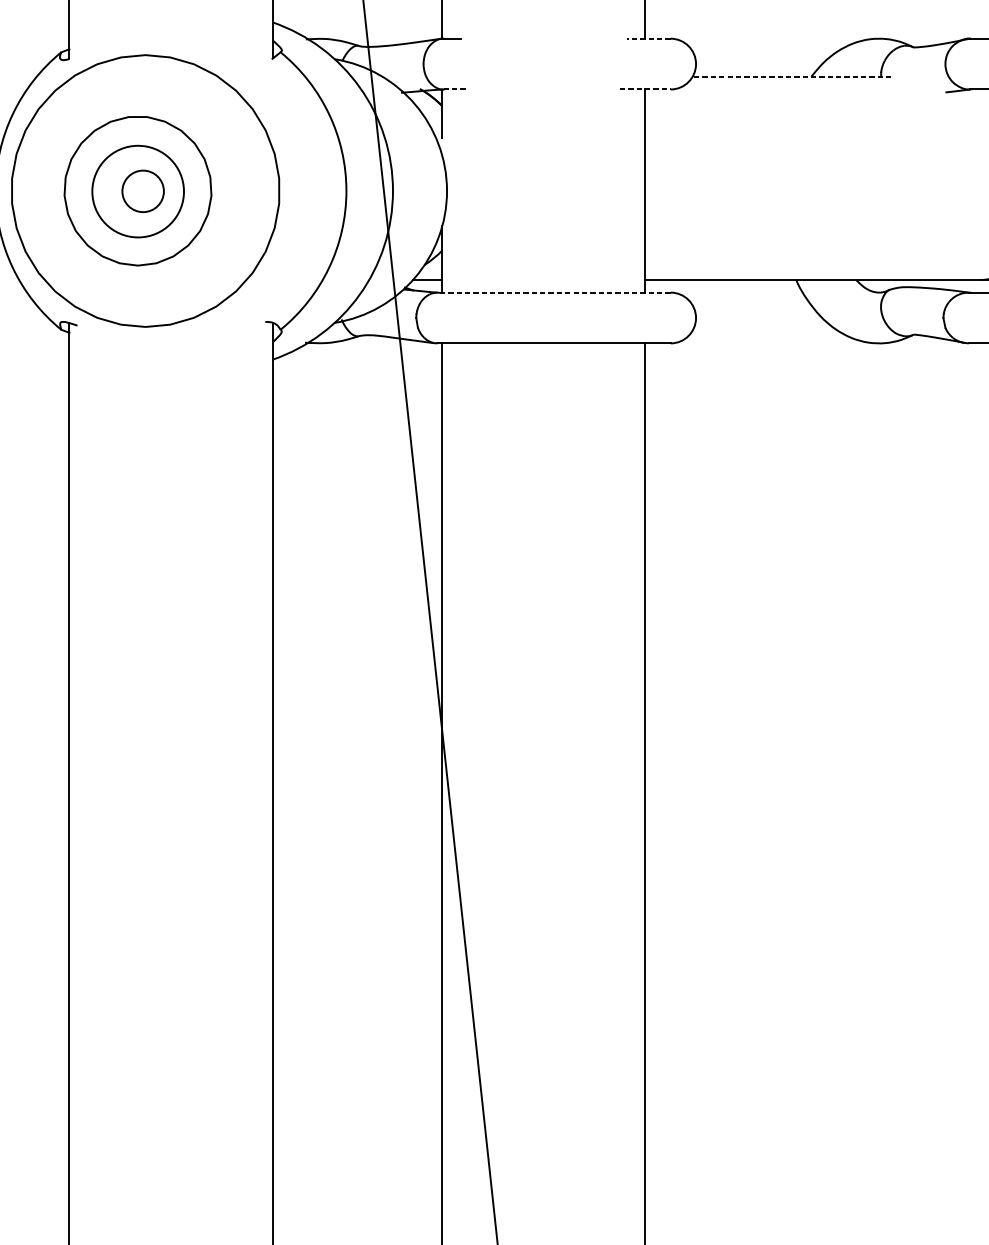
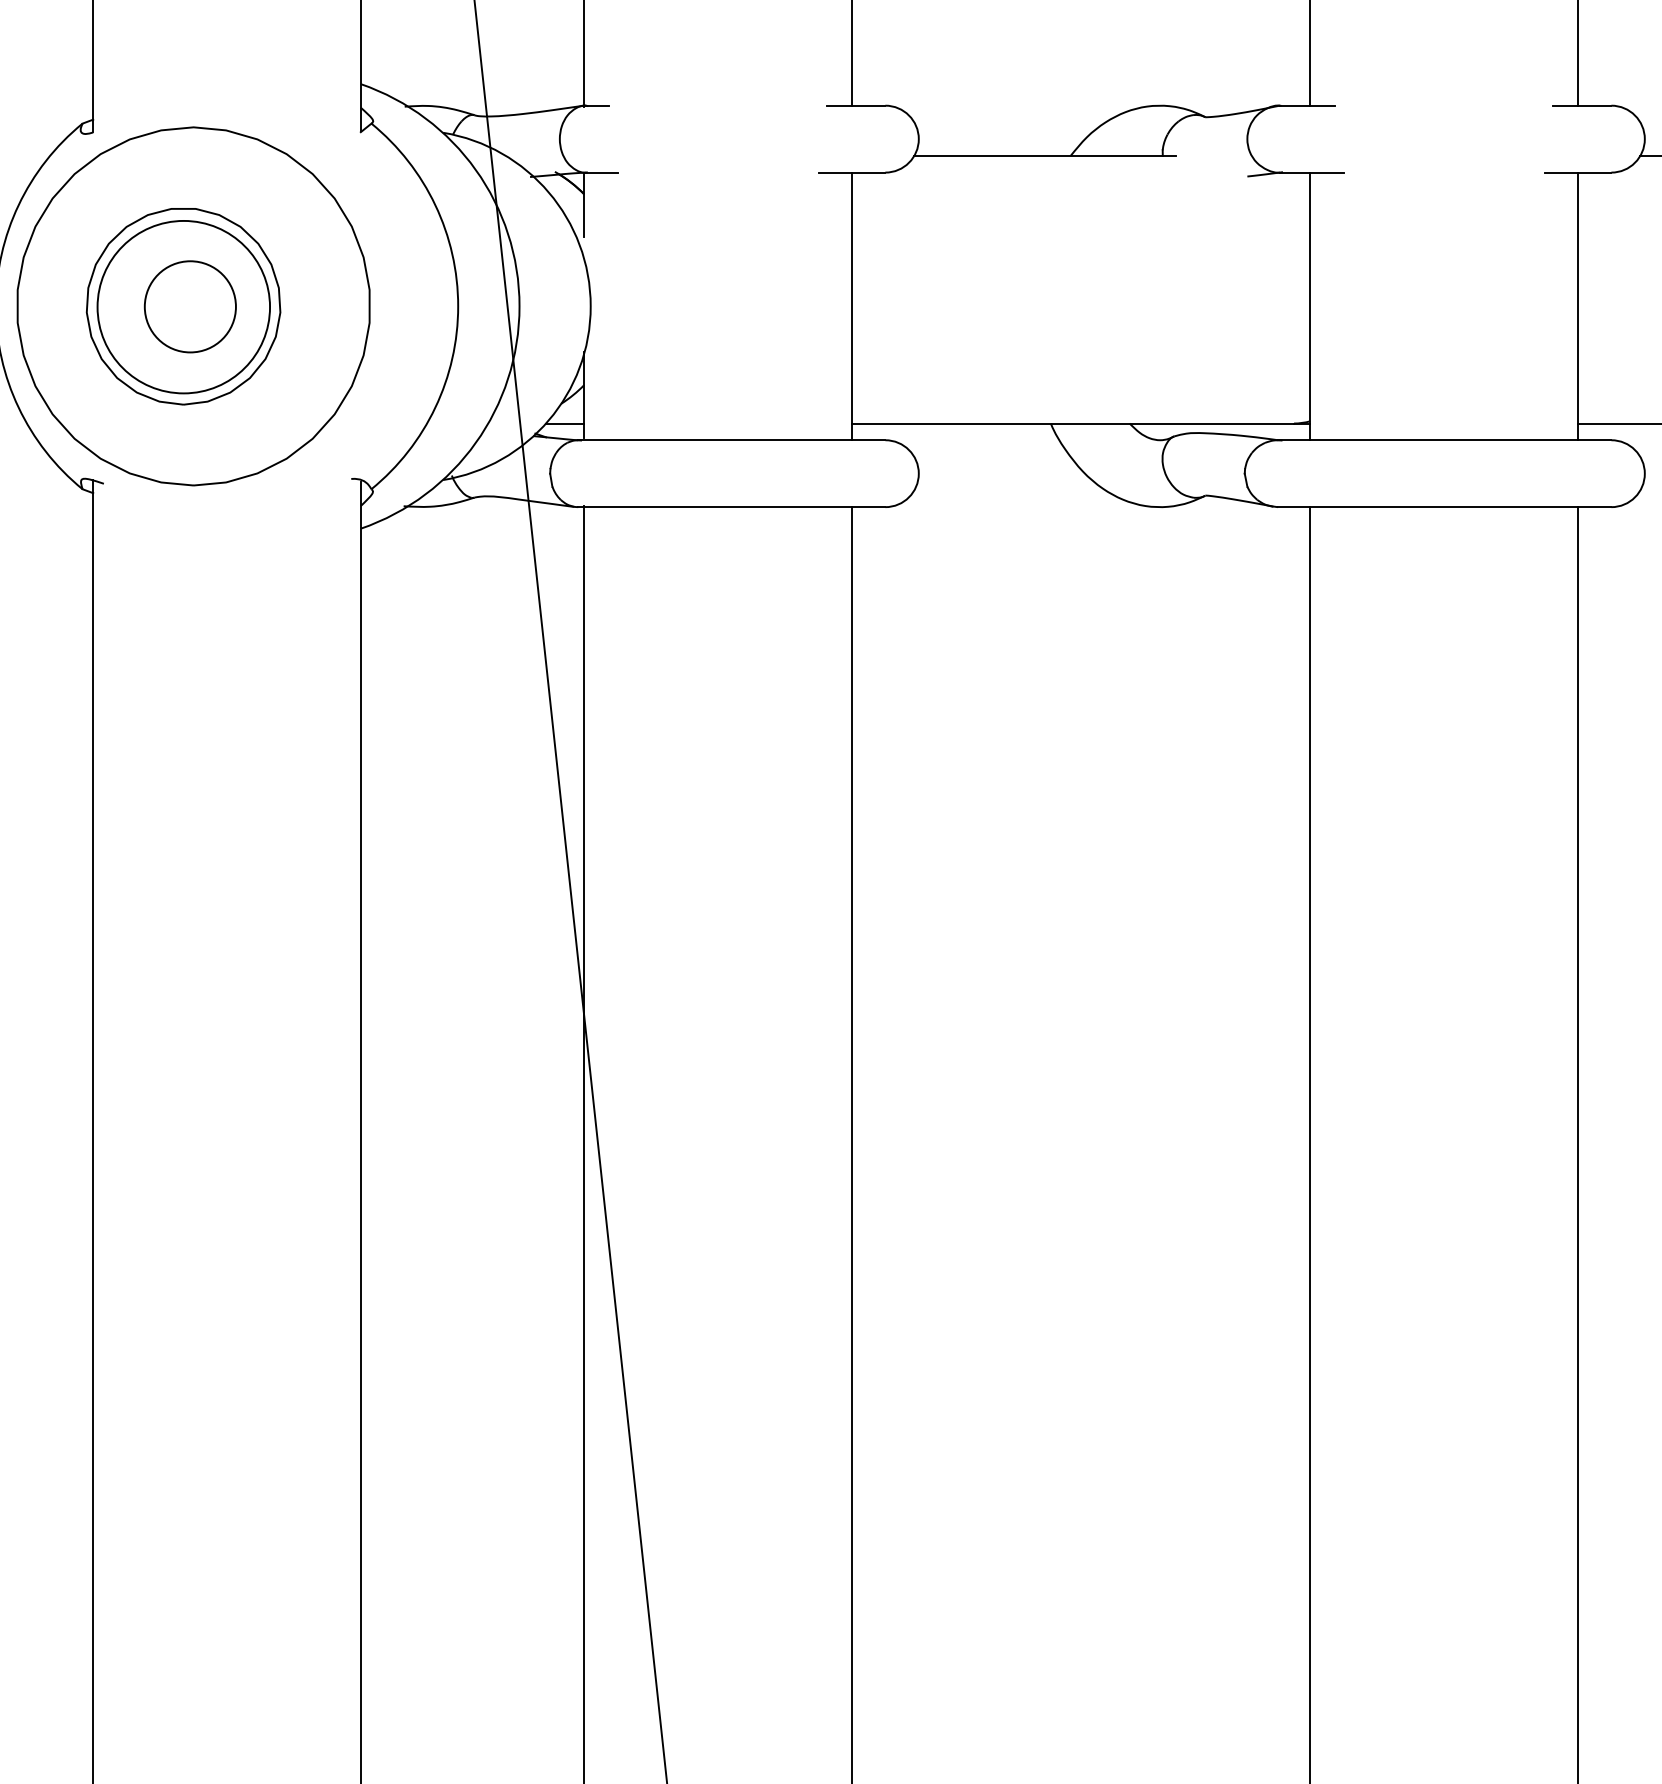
line: (648, 38) -> (856, 105), dashed -> solid
line: (792, 76) -> (1045, 155), dashed -> solid
line: (455, 89) -> (601, 172), dashed -> solid
line: (645, 89) -> (852, 172), dashed -> solid
circle: (137, 191) -> (183, 306), size x1.43
circle: (142, 191) -> (189, 306), size x1.67
line: (553, 292) -> (731, 440), dashed -> solid

